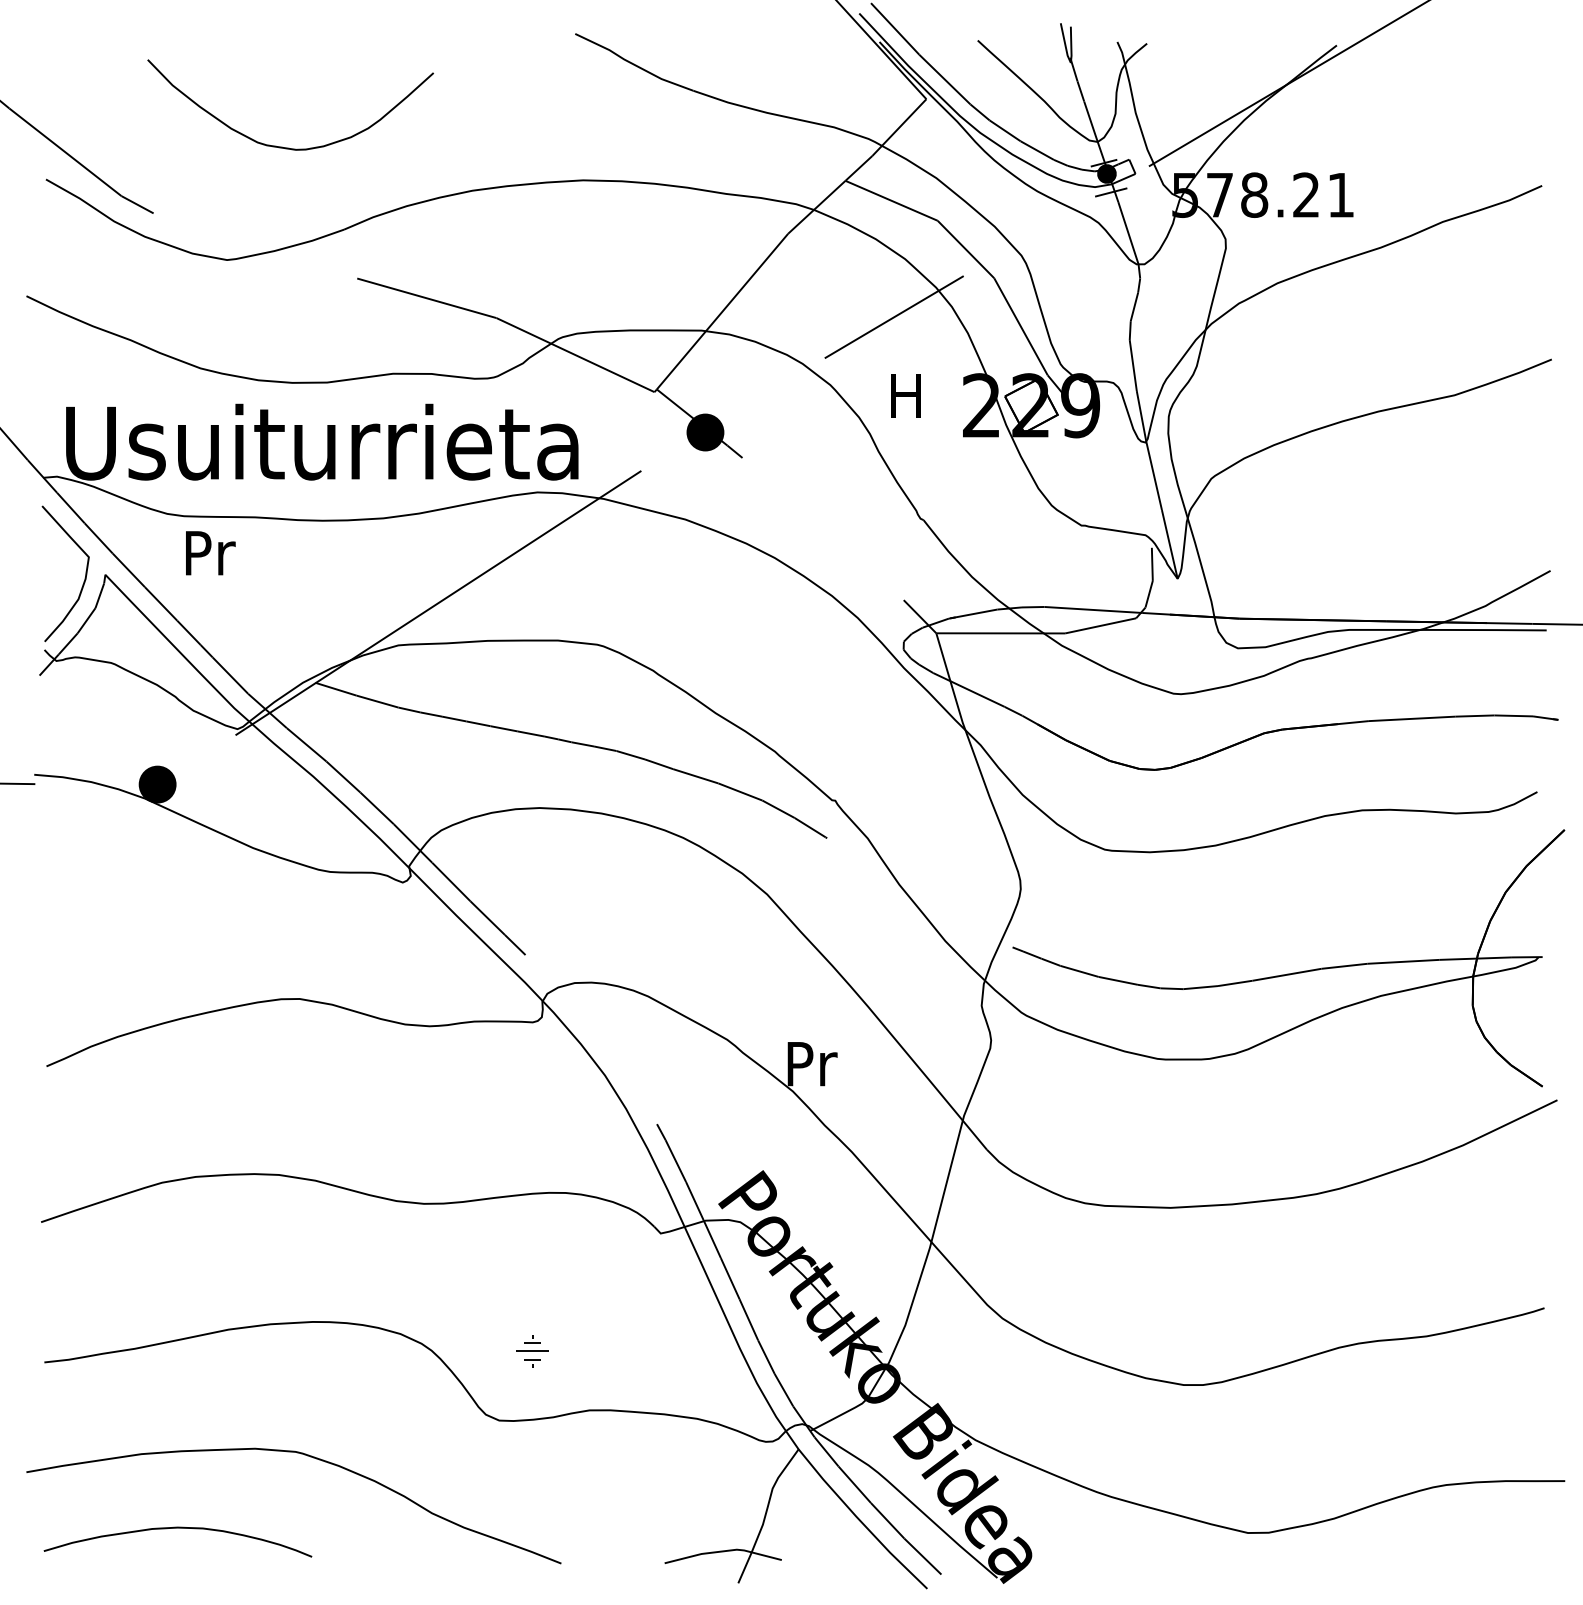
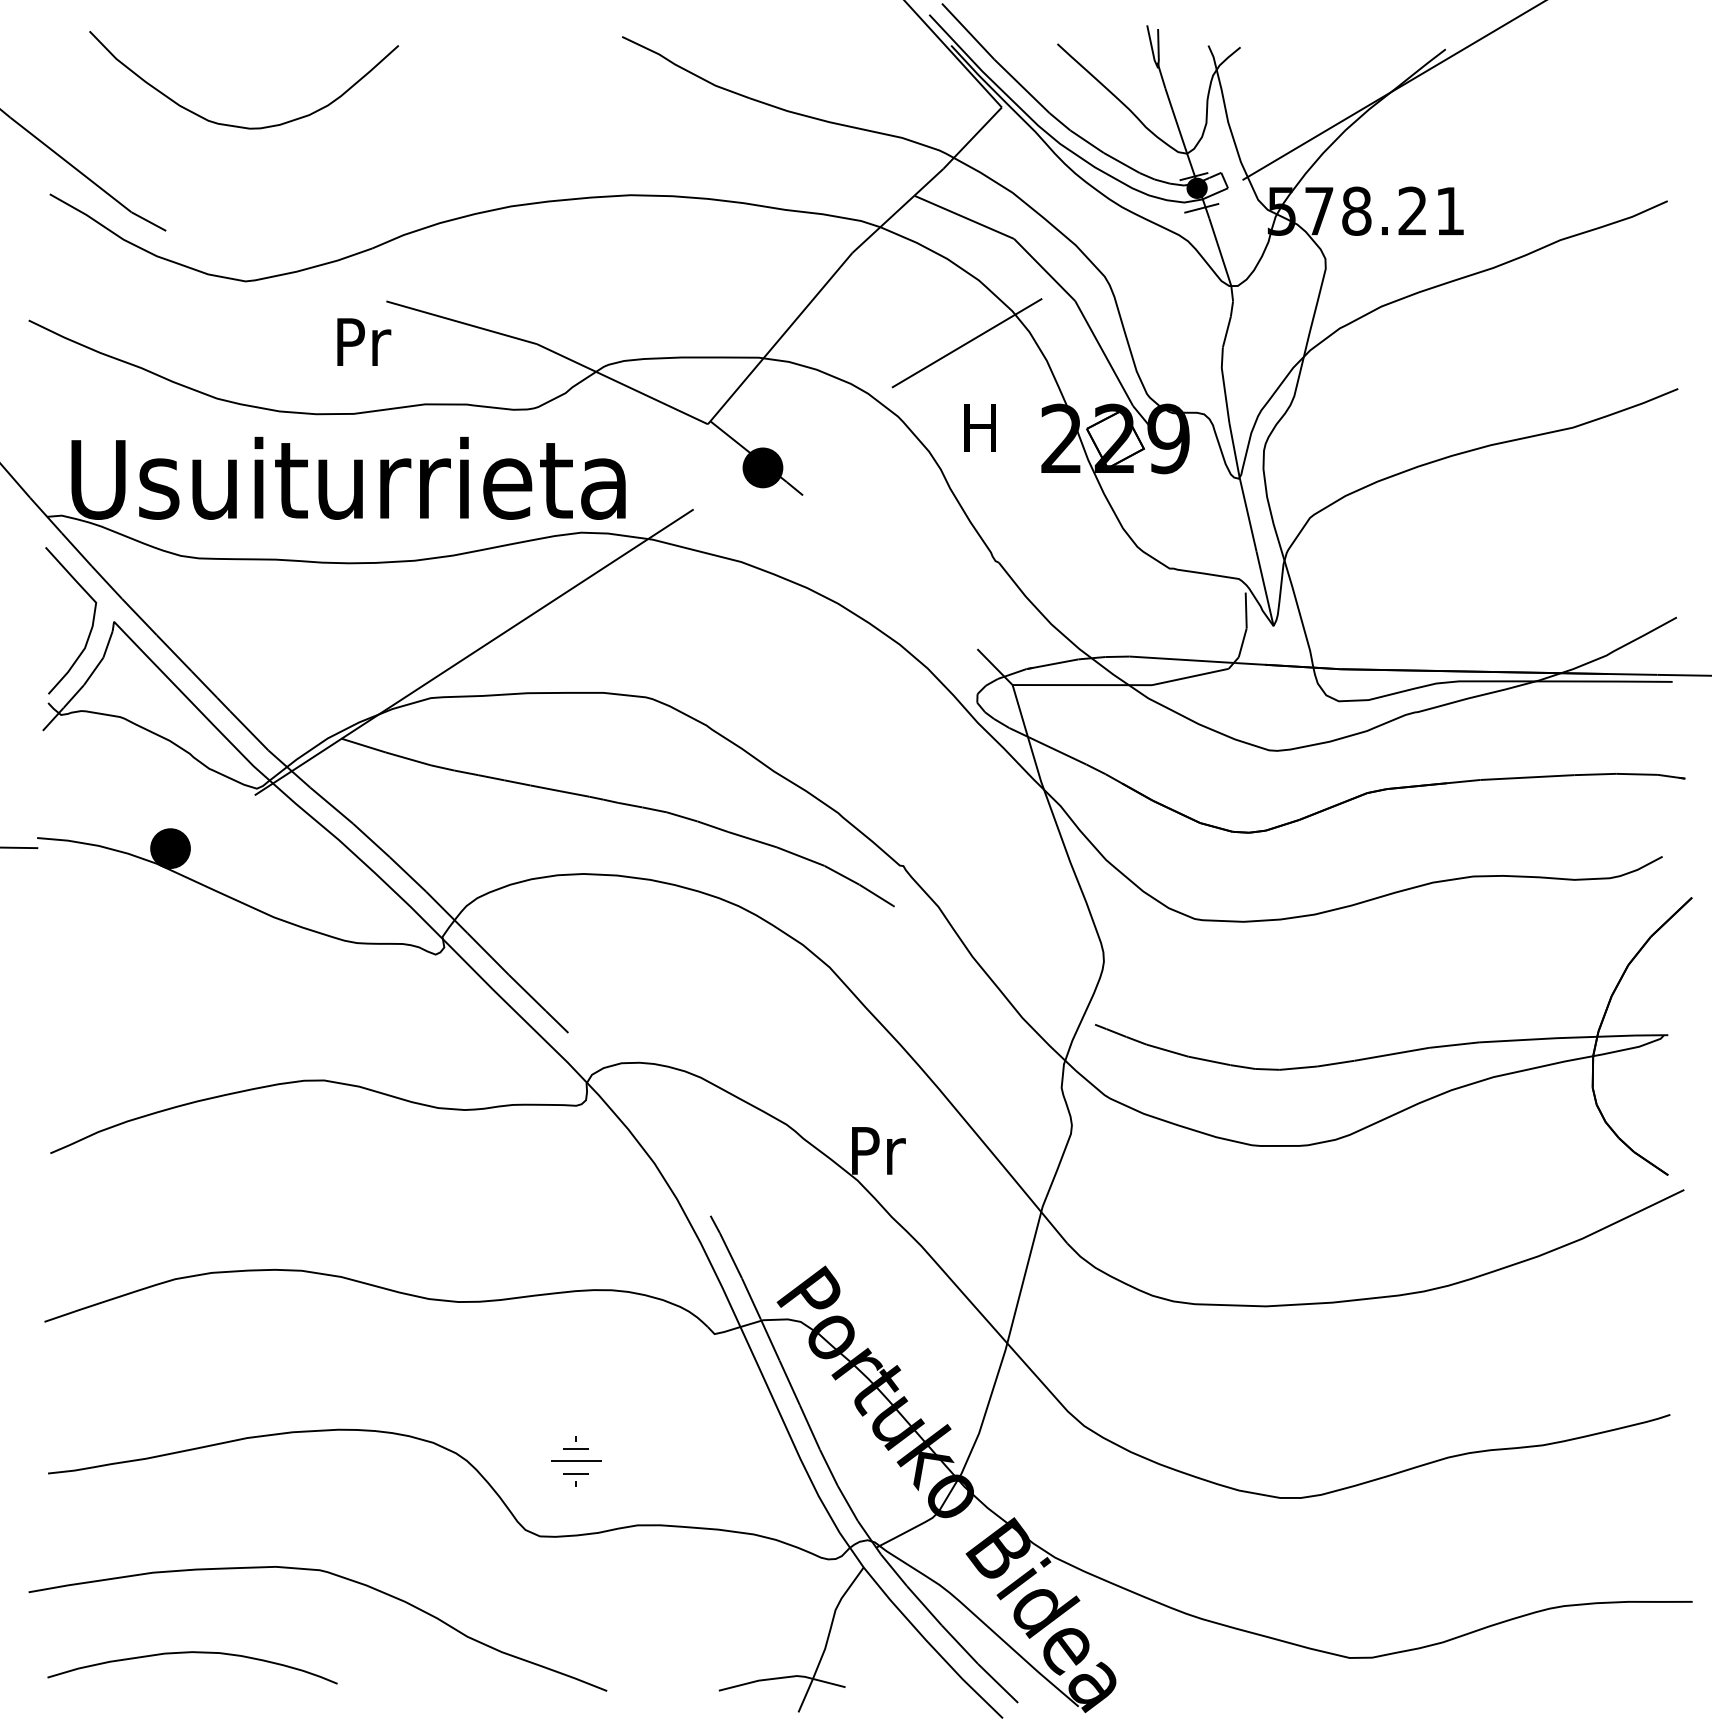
curve: (282, 146) -> (235, 125), moved
text: (210, 553) -> (363, 342), moved
part: (532, 1351) -> (575, 1461), size x1.43

